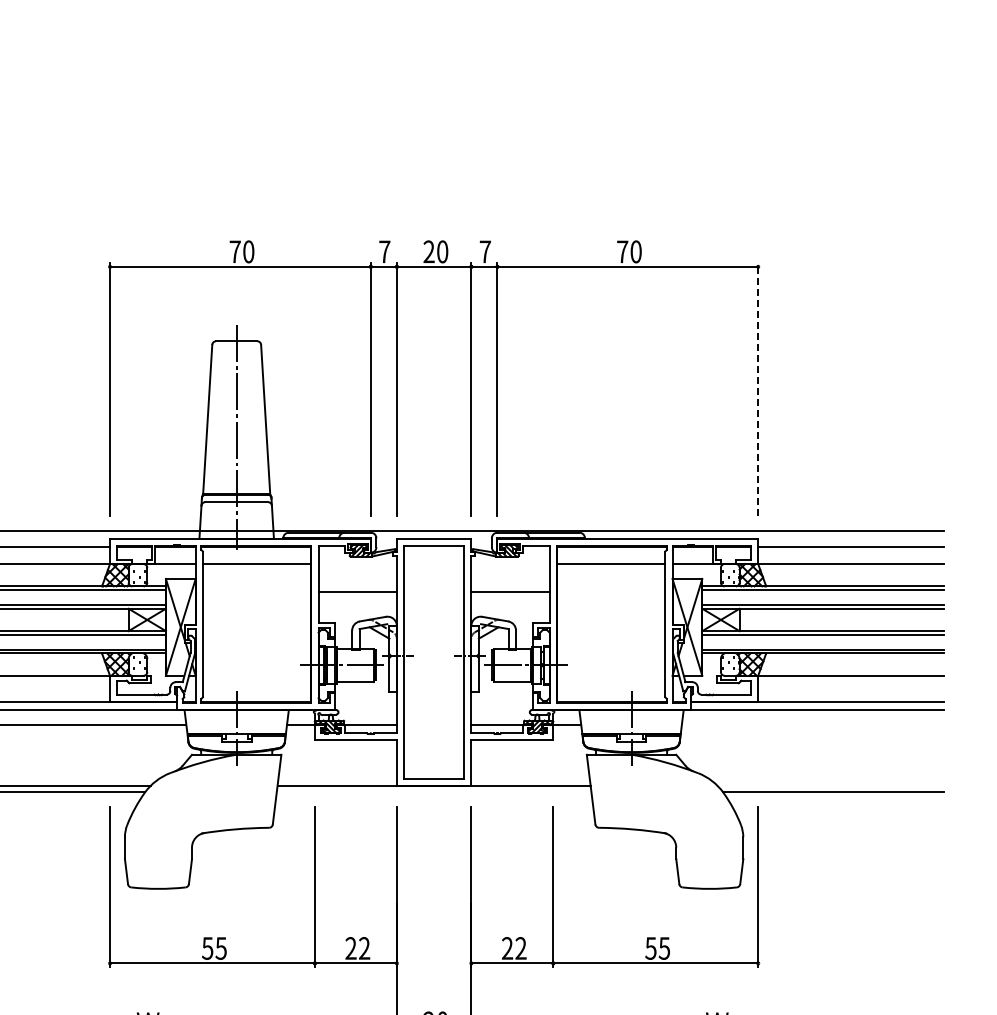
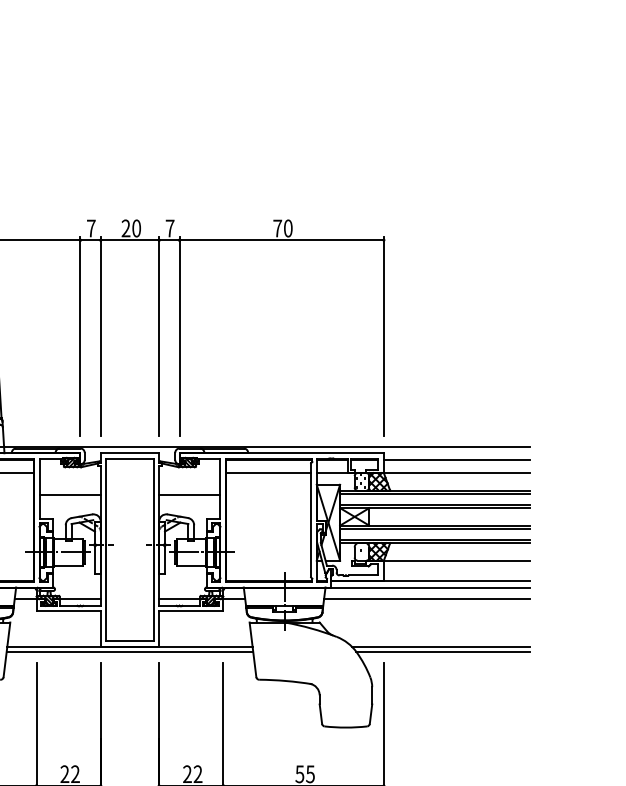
line: (758, 389) -> (384, 336), dashed -> solid
line: (812, 724) -> (426, 598), added
line: (830, 785) -> (440, 646), added
line: (433, 792) -> (129, 652), added

